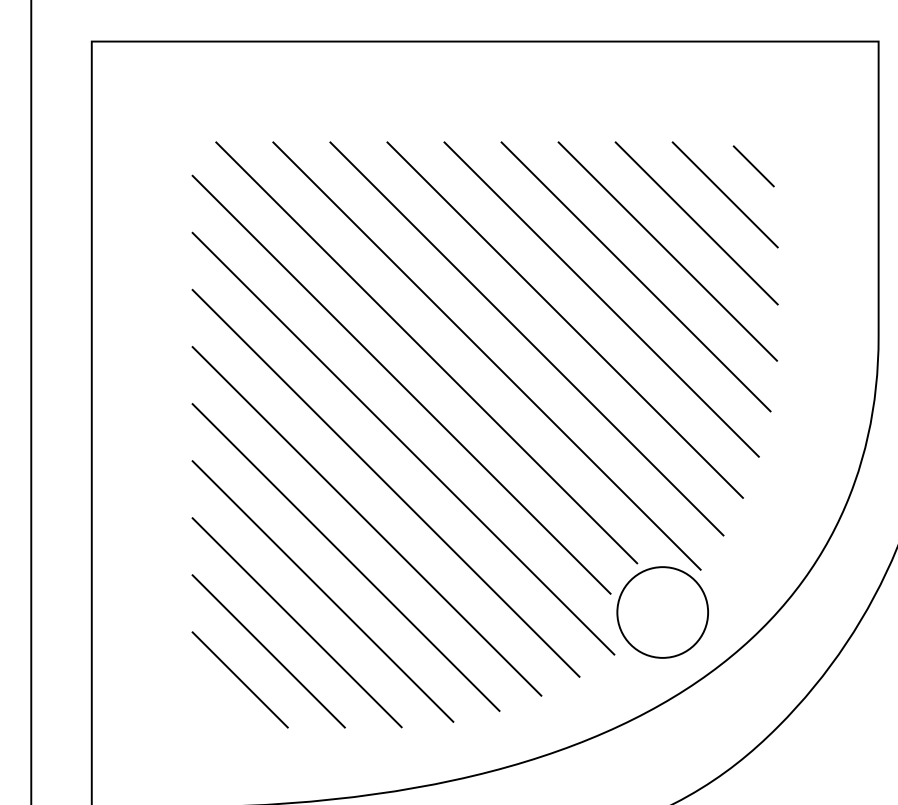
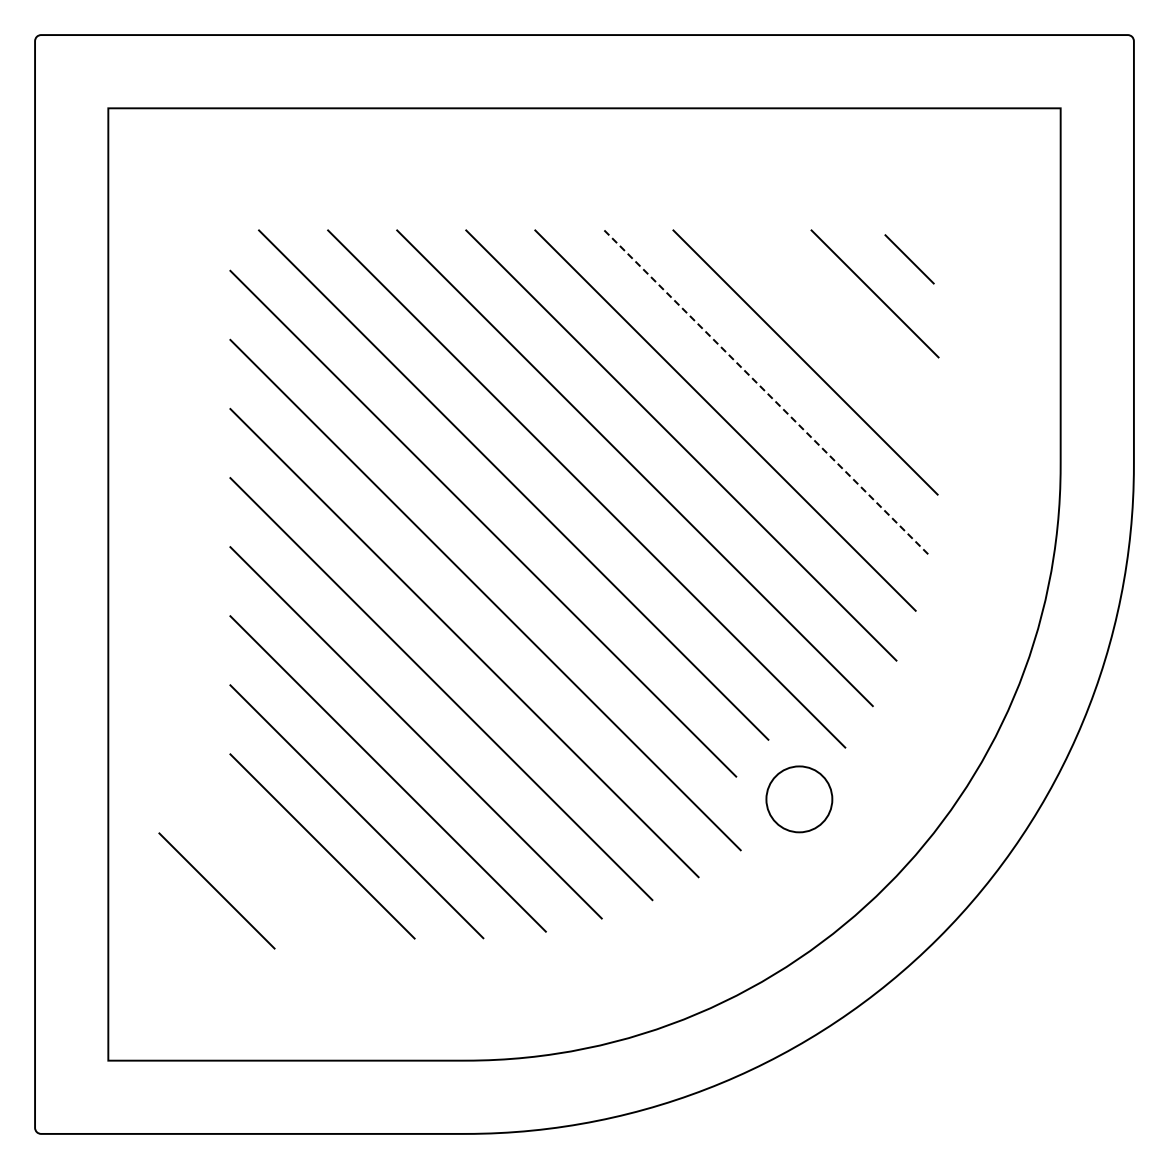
line: (696, 223) -> (840, 328), removed
line: (636, 277) -> (767, 393), solid -> dashed
circle: (662, 612) -> (799, 799), size x0.6
line: (239, 679) -> (216, 890), moved

